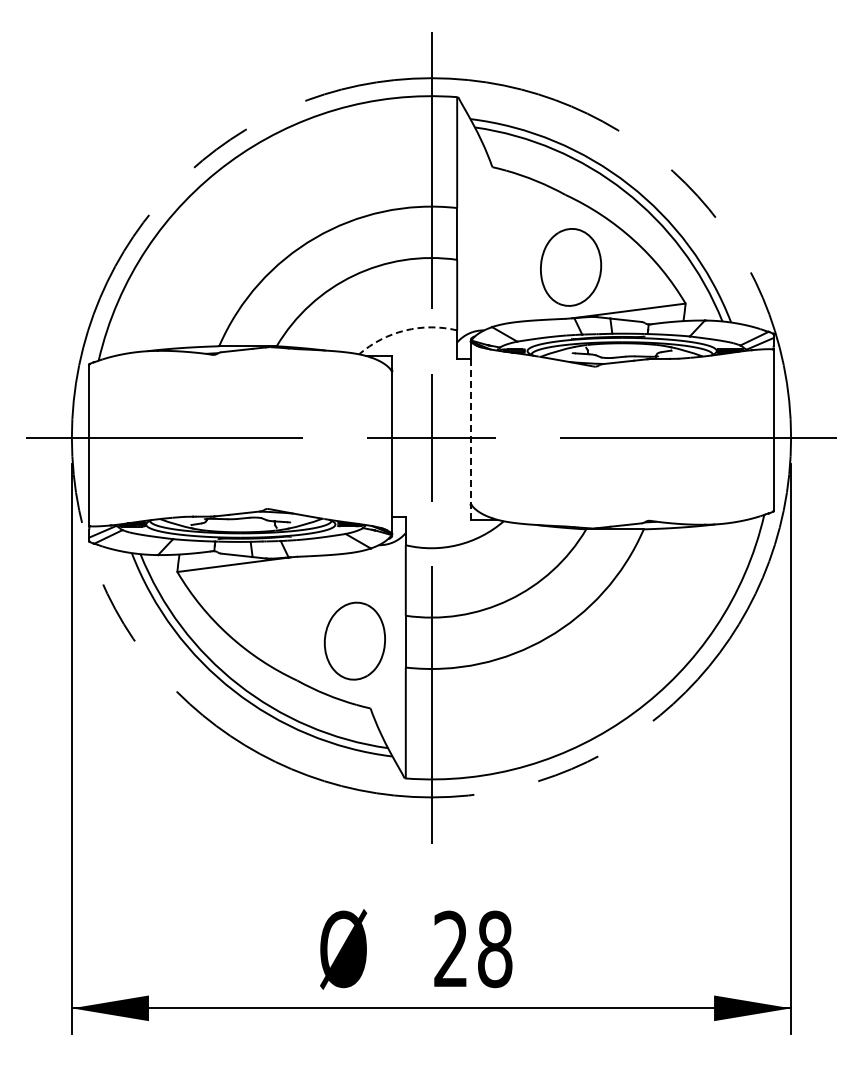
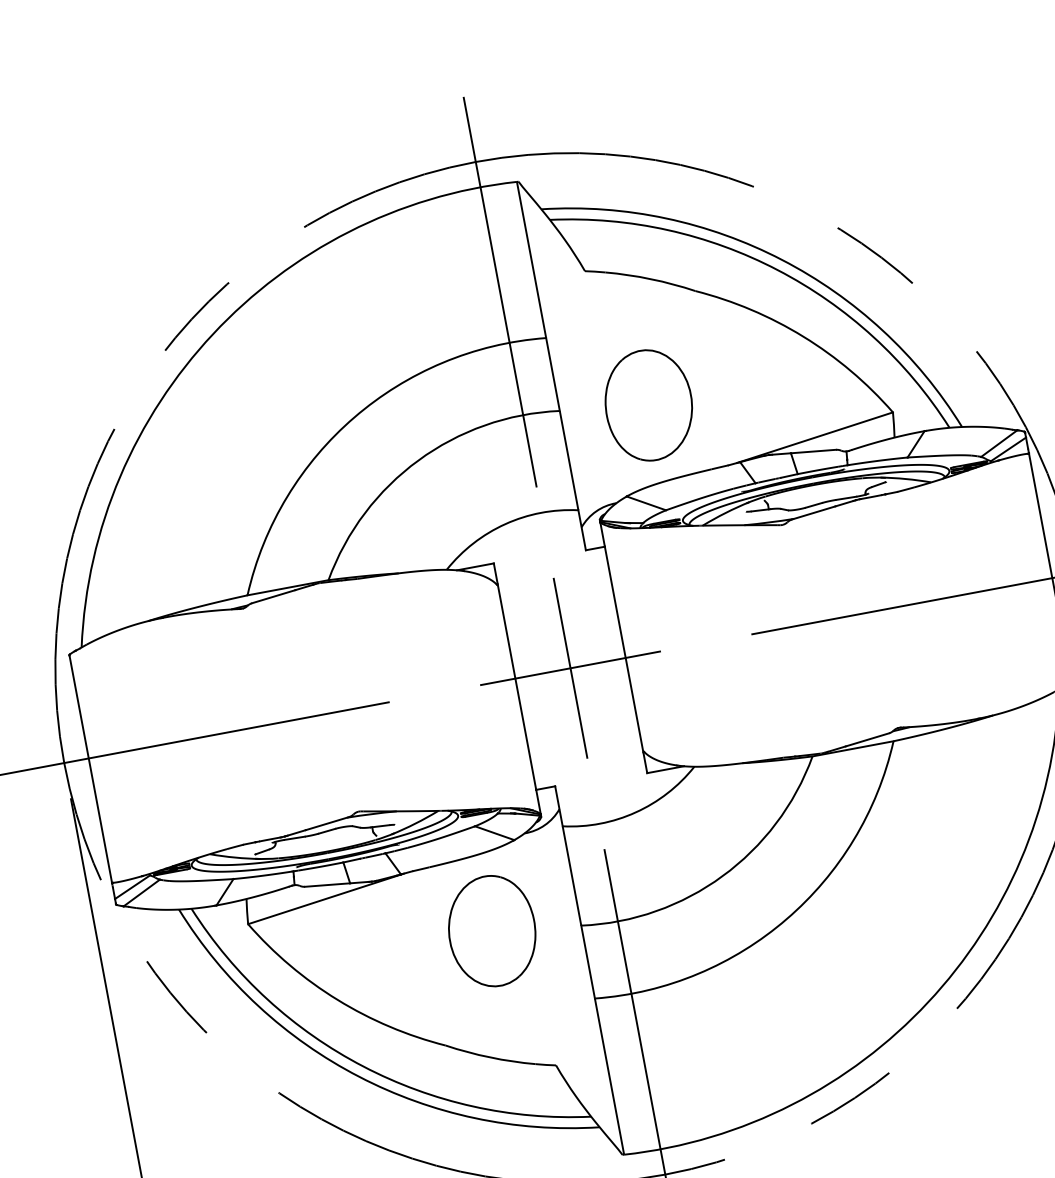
part: (571, 267) -> (649, 405), moved
arc: (405, 330) -> (505, 524), dashed -> solid
line: (470, 438) -> (625, 658), dashed -> solid
part: (354, 640) -> (491, 930), moved

